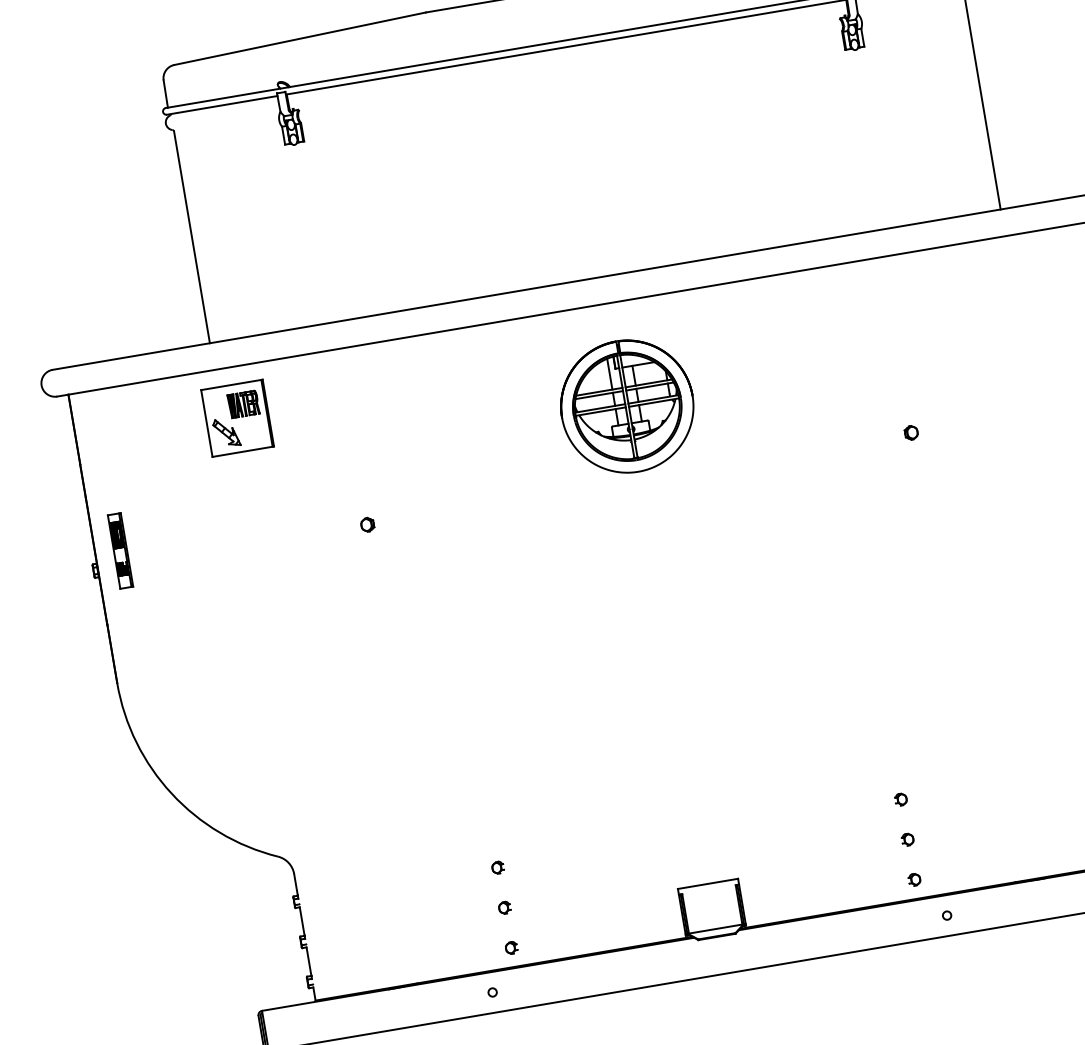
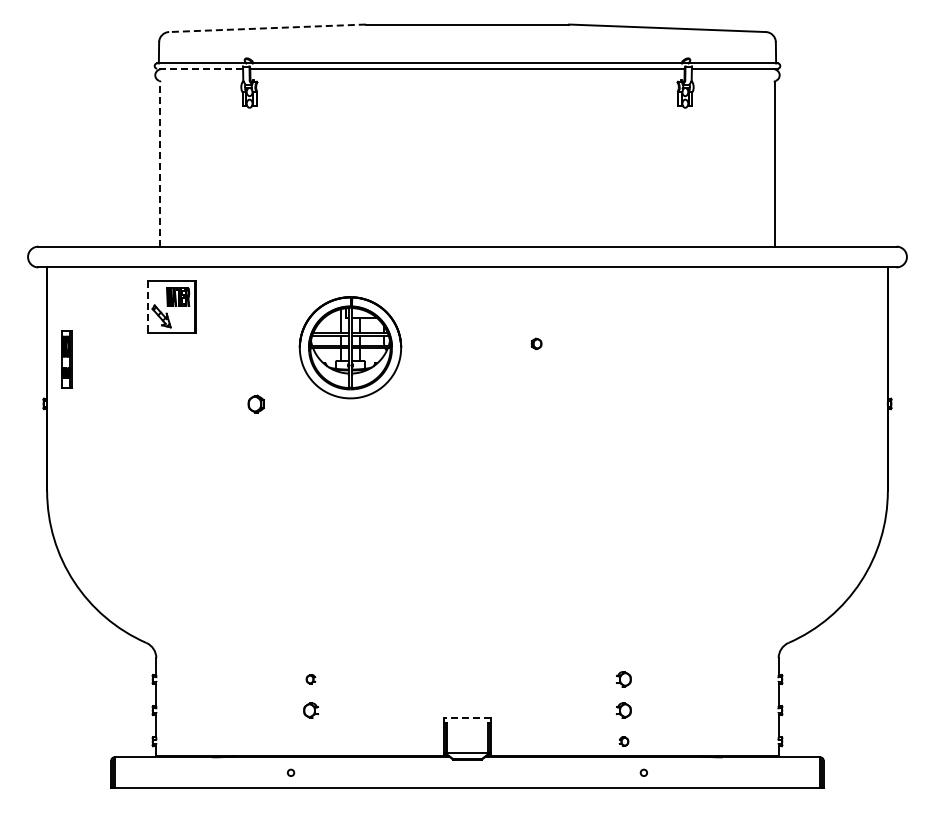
line: (298, 39) -> (266, 28), solid -> dashed
line: (222, 105) -> (200, 68), solid -> dashed
line: (191, 236) -> (160, 163), solid -> dashed
part: (627, 406) -> (350, 347), moved
line: (206, 423) -> (147, 306), solid -> dashed
part: (911, 432) -> (536, 343), moved
part: (367, 524) -> (256, 403), size x1.6
part: (120, 551) -> (66, 359), moved
part: (900, 799) -> (623, 679), size x1.6
part: (907, 839) -> (623, 710), size x1.6
line: (708, 884) -> (467, 718), solid -> dashed
part: (504, 907) -> (310, 710), size x1.6
part: (510, 947) -> (310, 741), removed

